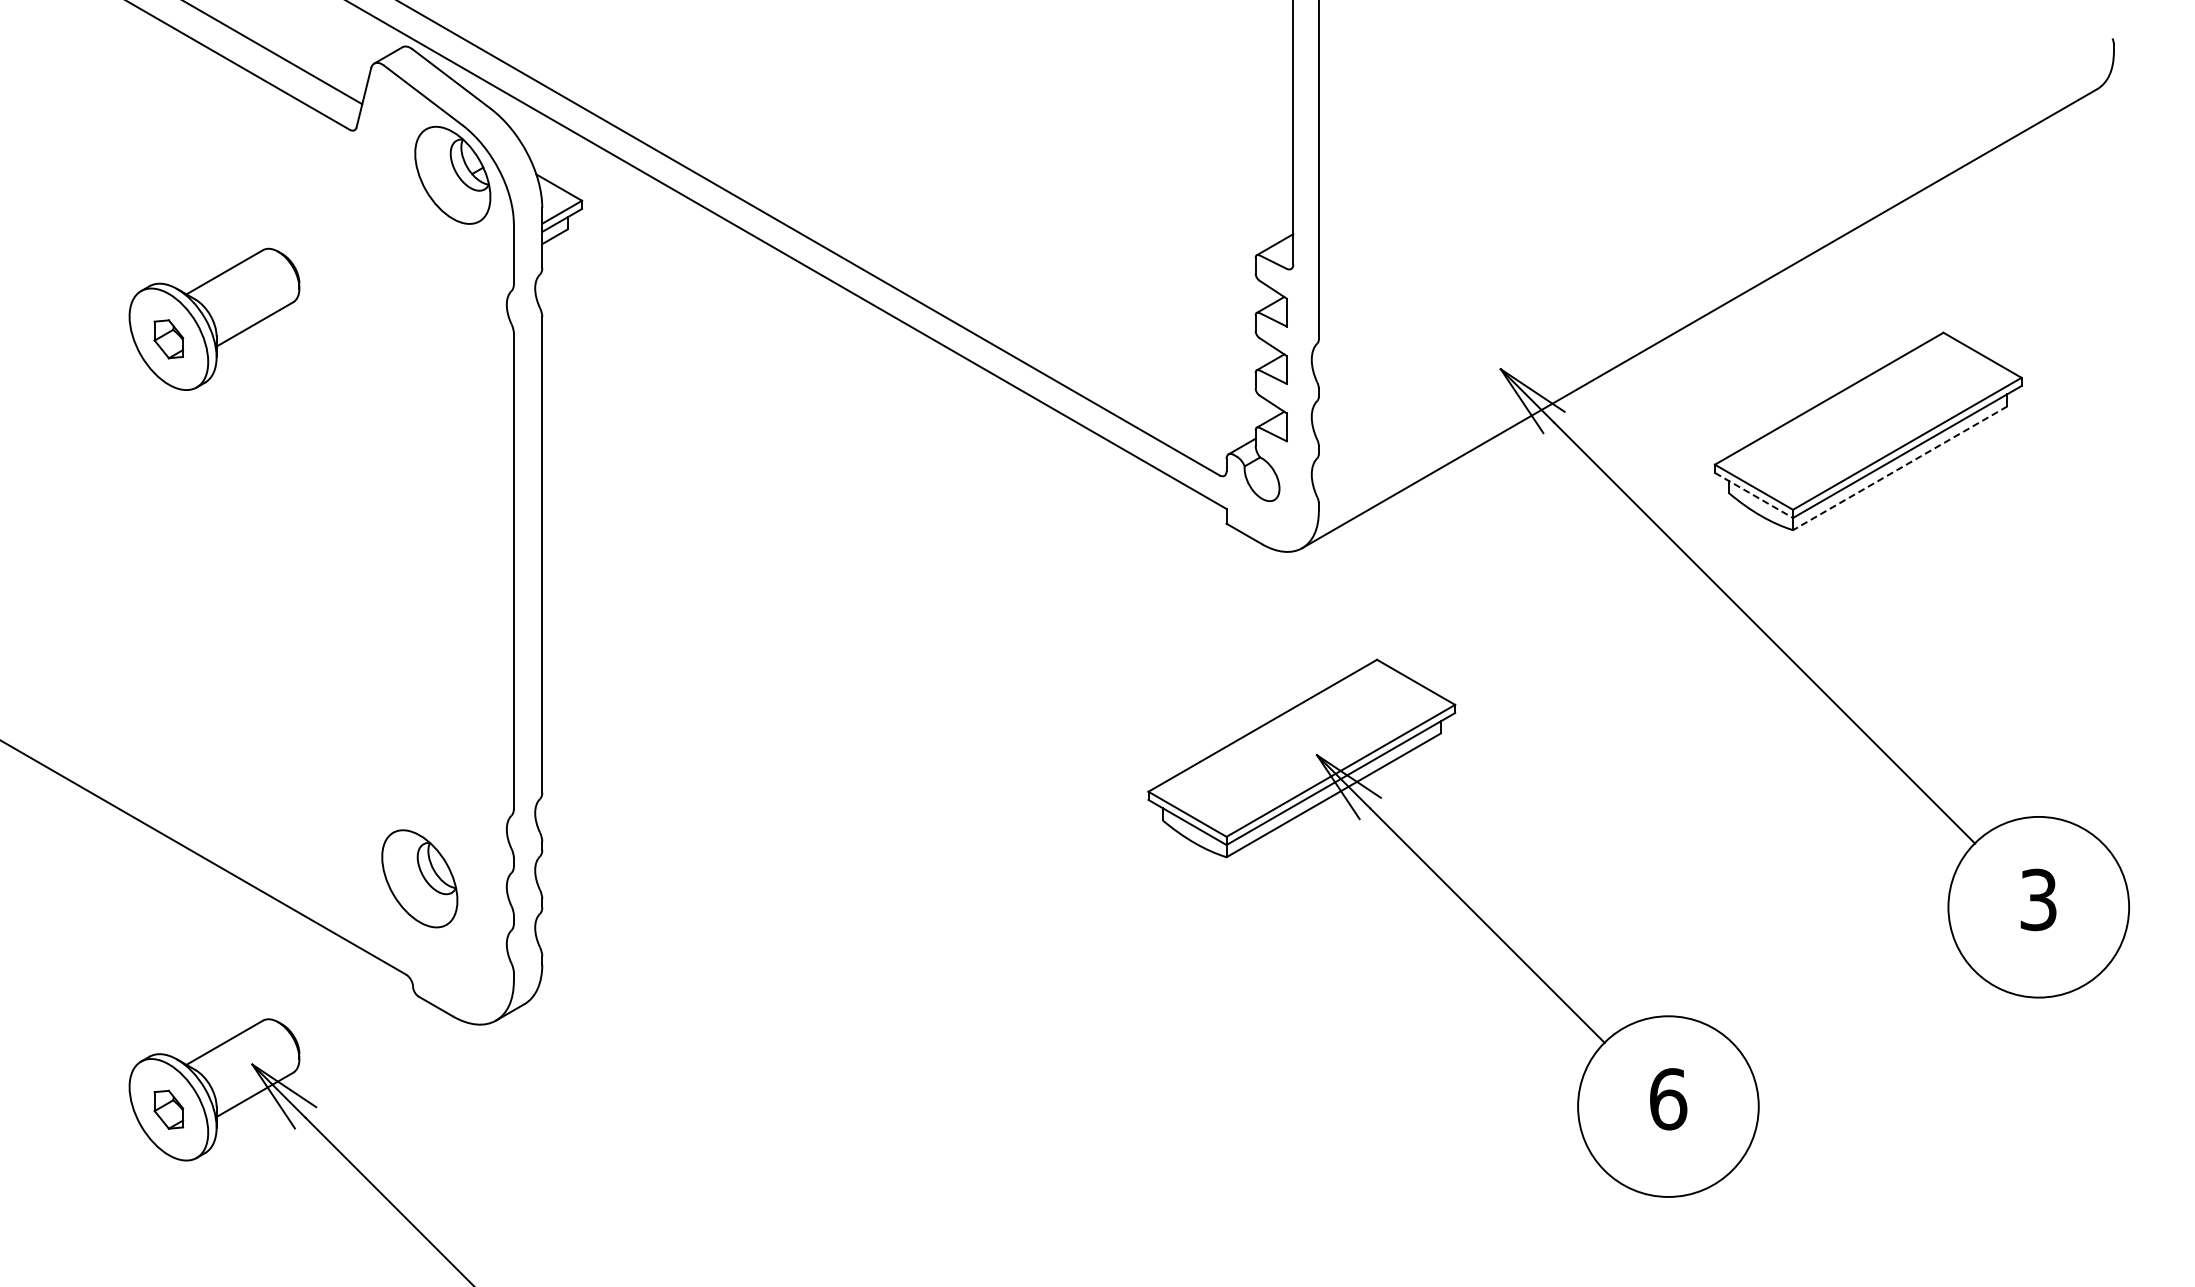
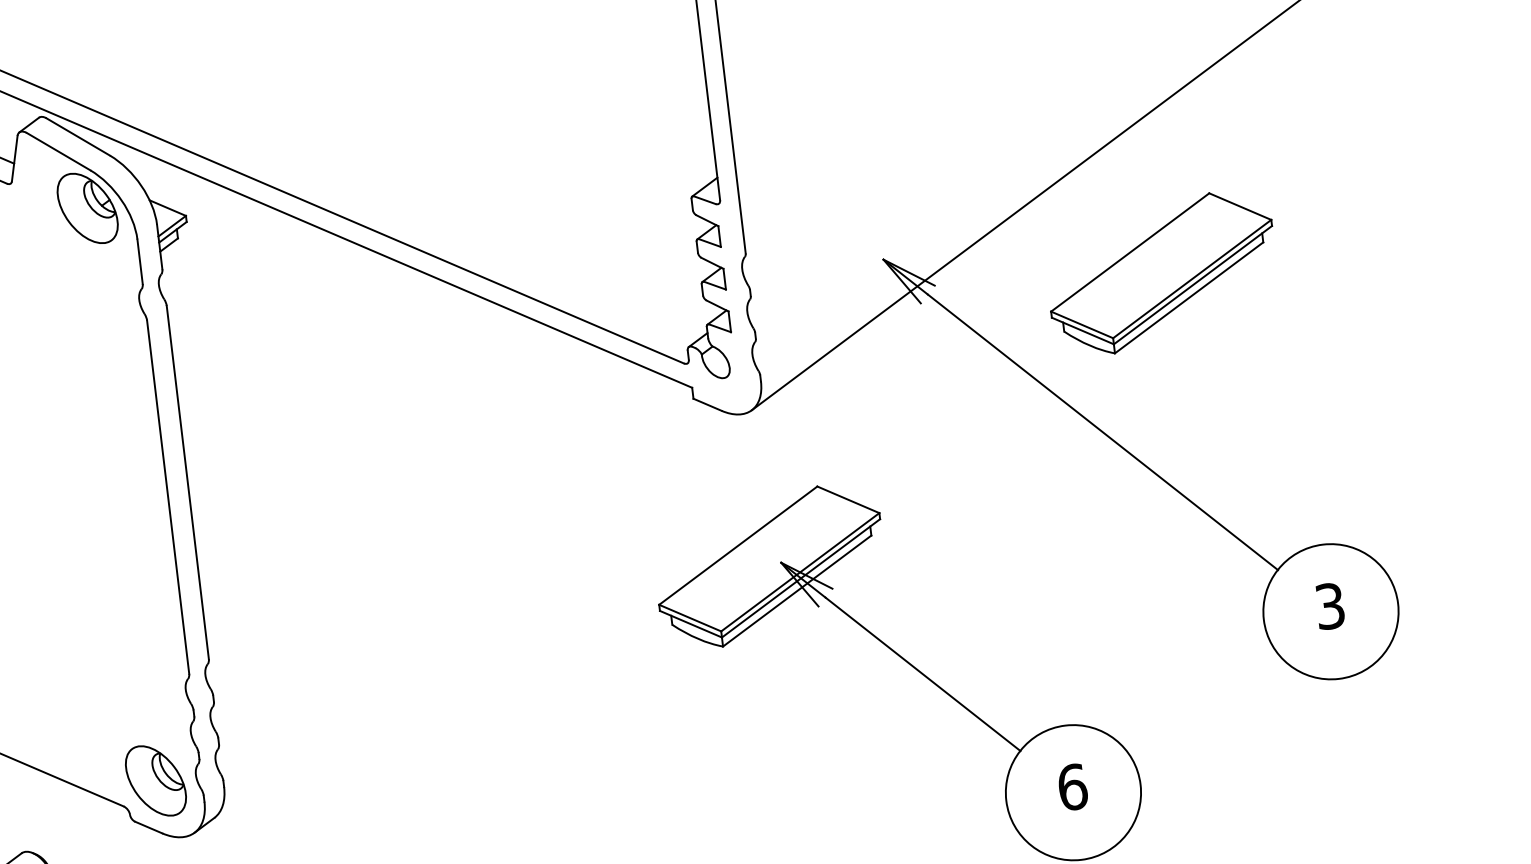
line: (1900, 468) -> (1189, 298), dashed -> solid
line: (1754, 495) -> (1083, 331), dashed -> solid
part: (419, 878) -> (155, 780), moved

